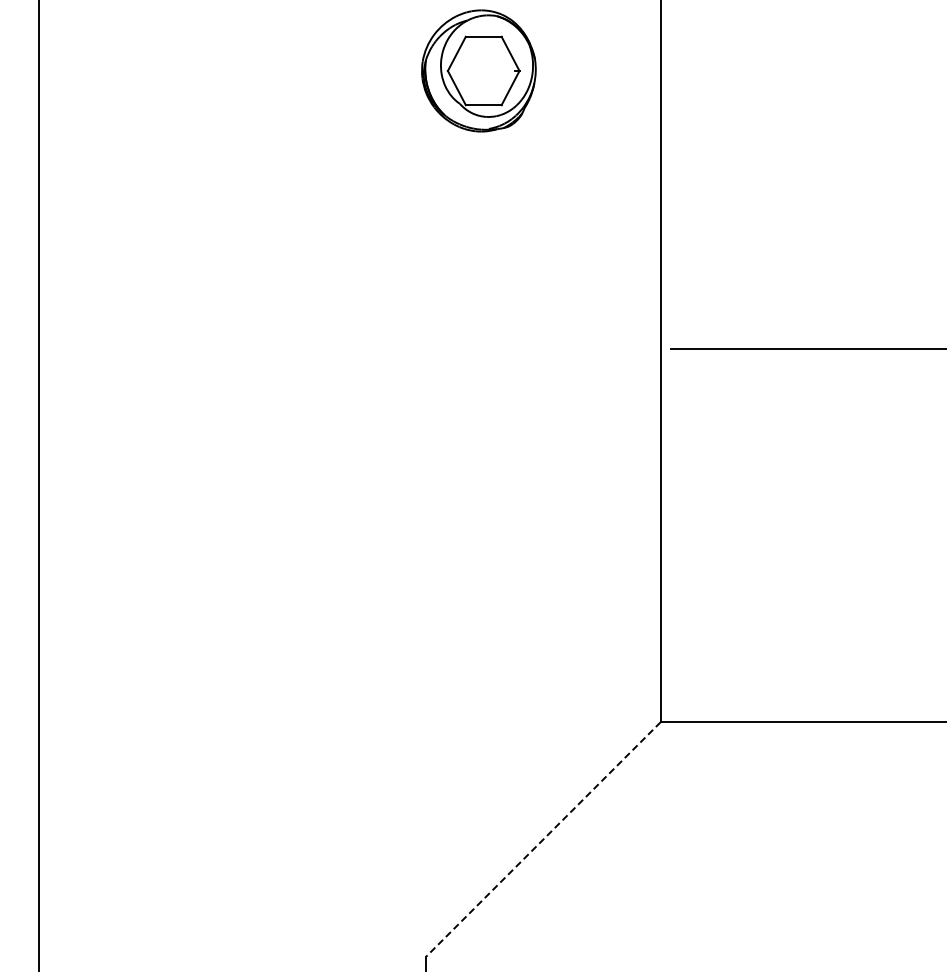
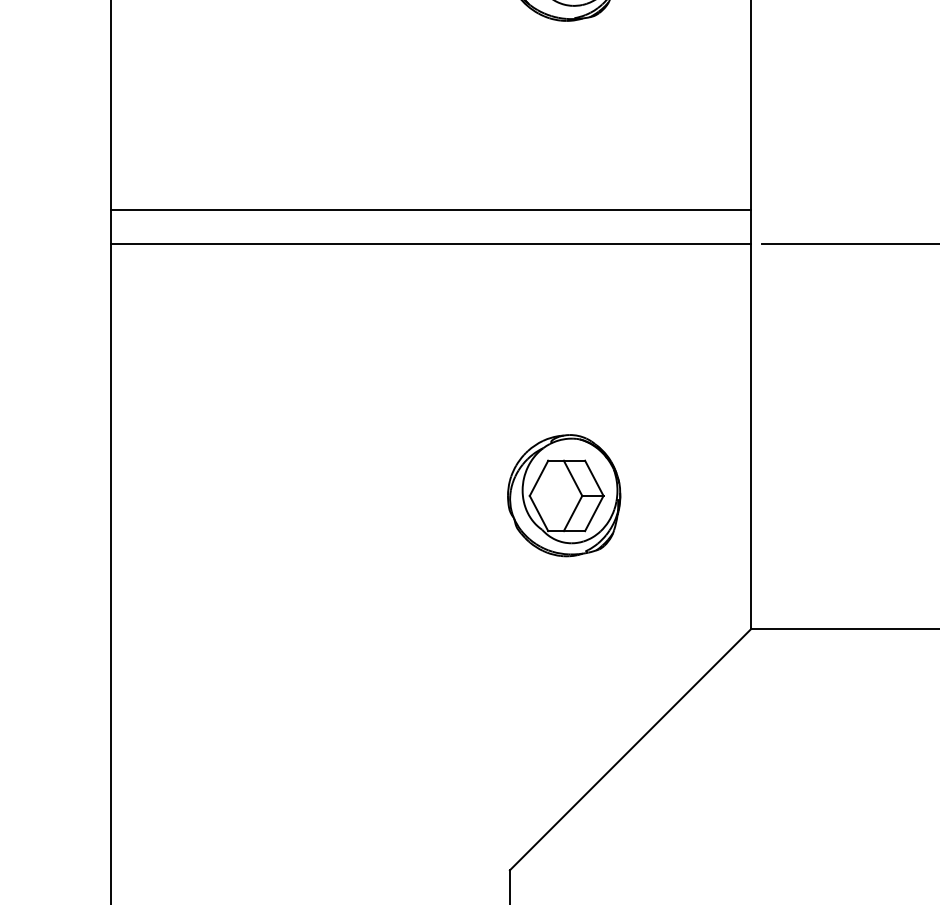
line: (349, 315) -> (430, 210), added
line: (349, 348) -> (430, 244), added
part: (478, 592) -> (563, 495), added
line: (543, 839) -> (630, 749), dashed -> solid

